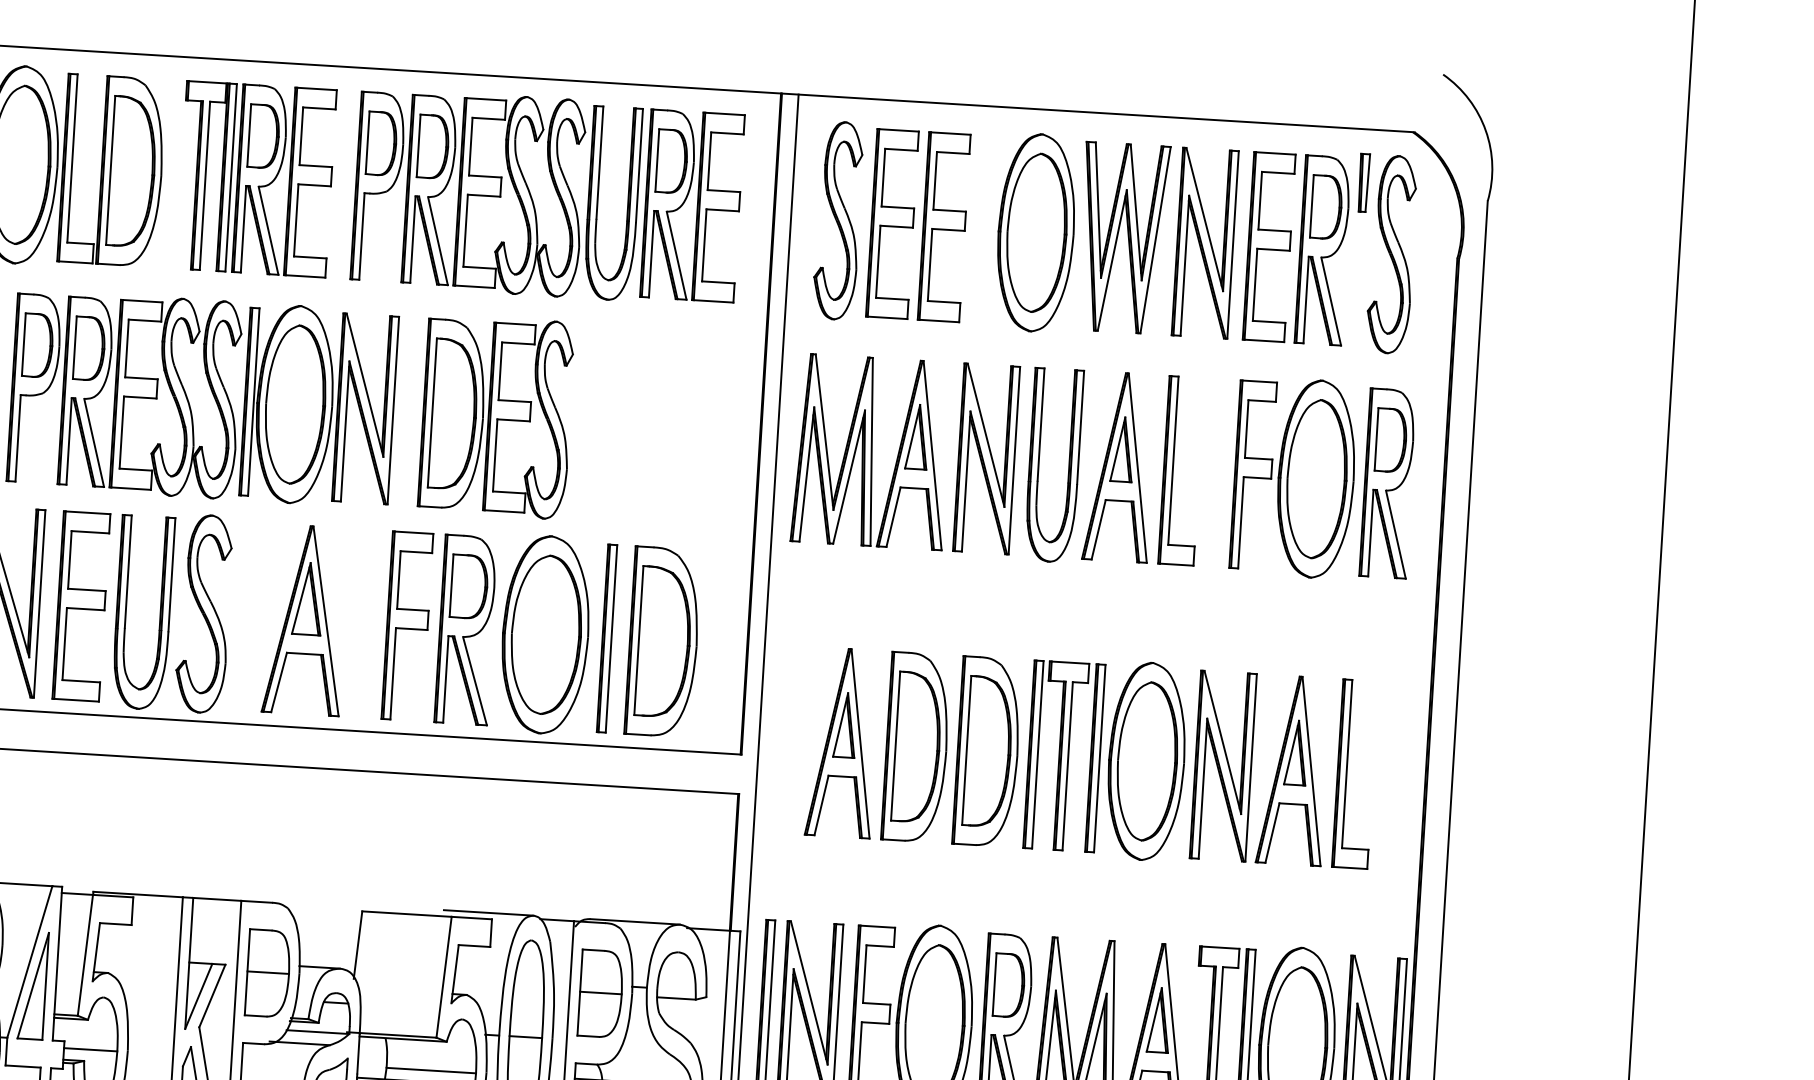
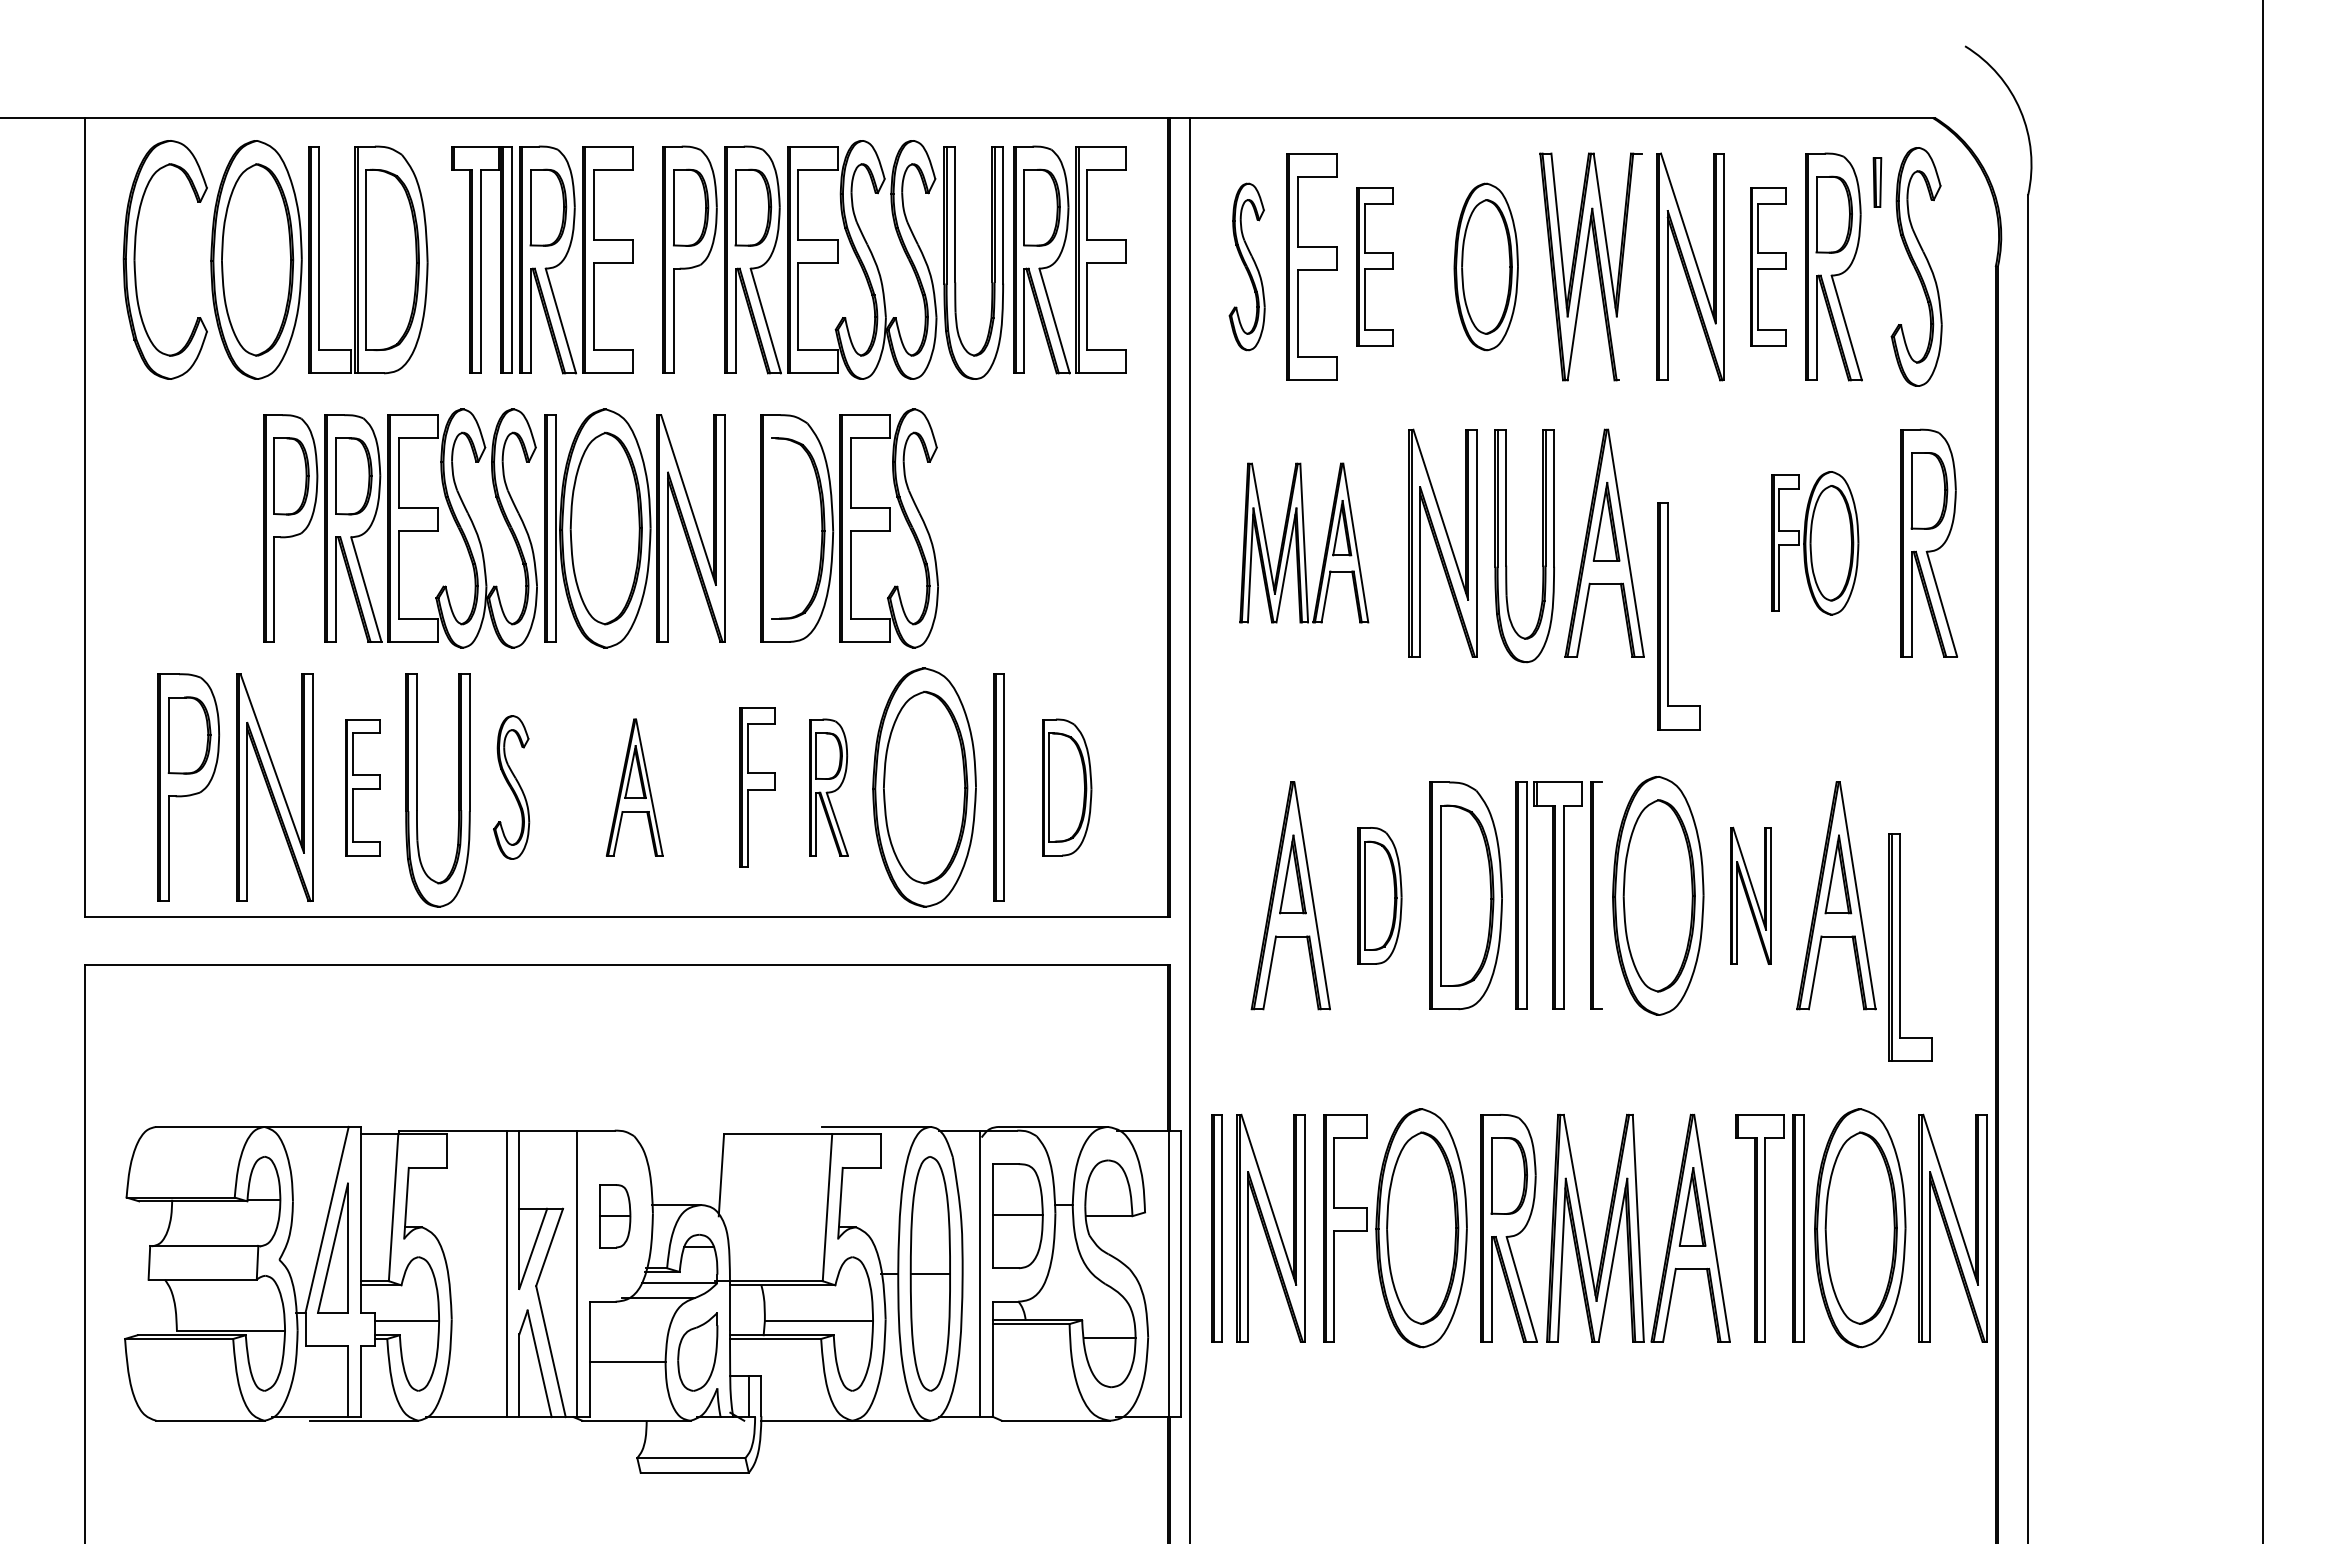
part: (1363, 182) -> (1877, 182), size x0.7
part: (838, 220) -> (1247, 266), size x0.7
part: (943, 226) -> (1374, 266), size x0.7
part: (1036, 232) -> (1486, 266), size x0.7
line: (1155, 239) -> (1630, 266), removed
part: (1268, 246) -> (1767, 266), size x0.7
line: (432, 412) -> (771, 528), removed
part: (872, 451) -> (1304, 542), size x0.7
part: (1172, 470) -> (1668, 616), moved
part: (1294, 478) -> (1815, 543), size x0.6
part: (80, 606) -> (362, 787), size x0.6
part: (204, 613) -> (511, 787), size x0.6
part: (305, 620) -> (634, 787), size x0.6
part: (407, 626) -> (757, 787), size x0.7
part: (466, 629) -> (828, 787), size x0.6
part: (663, 641) -> (1067, 787), size x0.6
part: (916, 747) -> (1379, 895), size x0.6
line: (1099, 758) -> (1601, 895), removed
part: (1222, 765) -> (1750, 895), size x0.6
part: (1346, 773) -> (1900, 947), moved
part: (268, 973) -> (615, 1216), size x0.6

